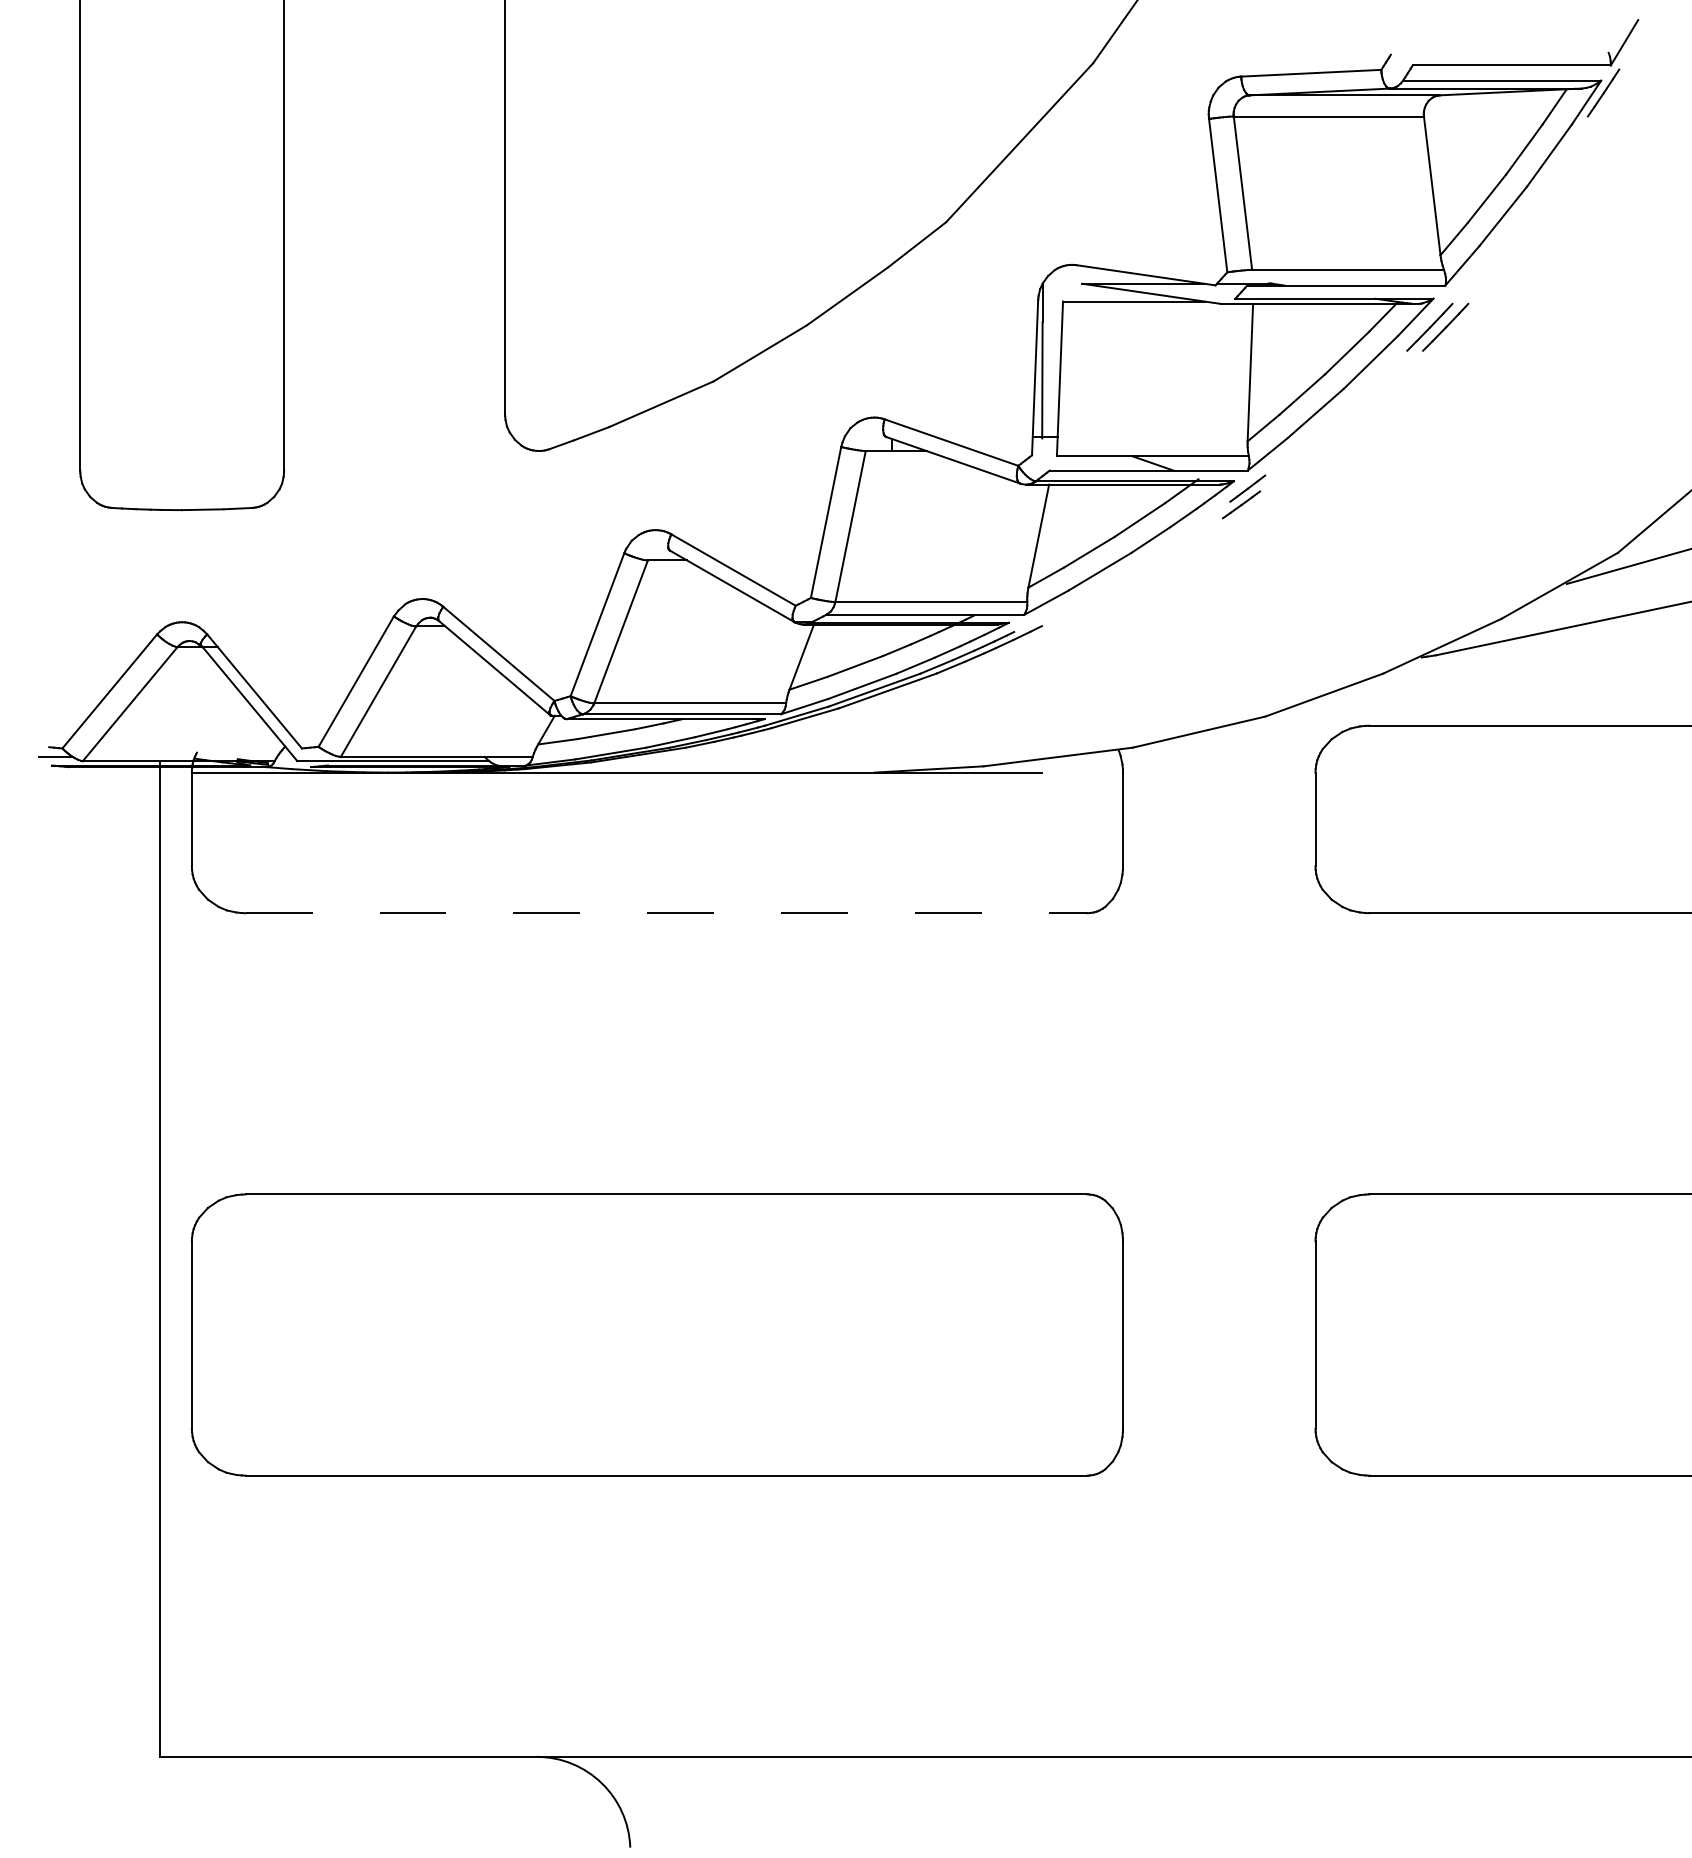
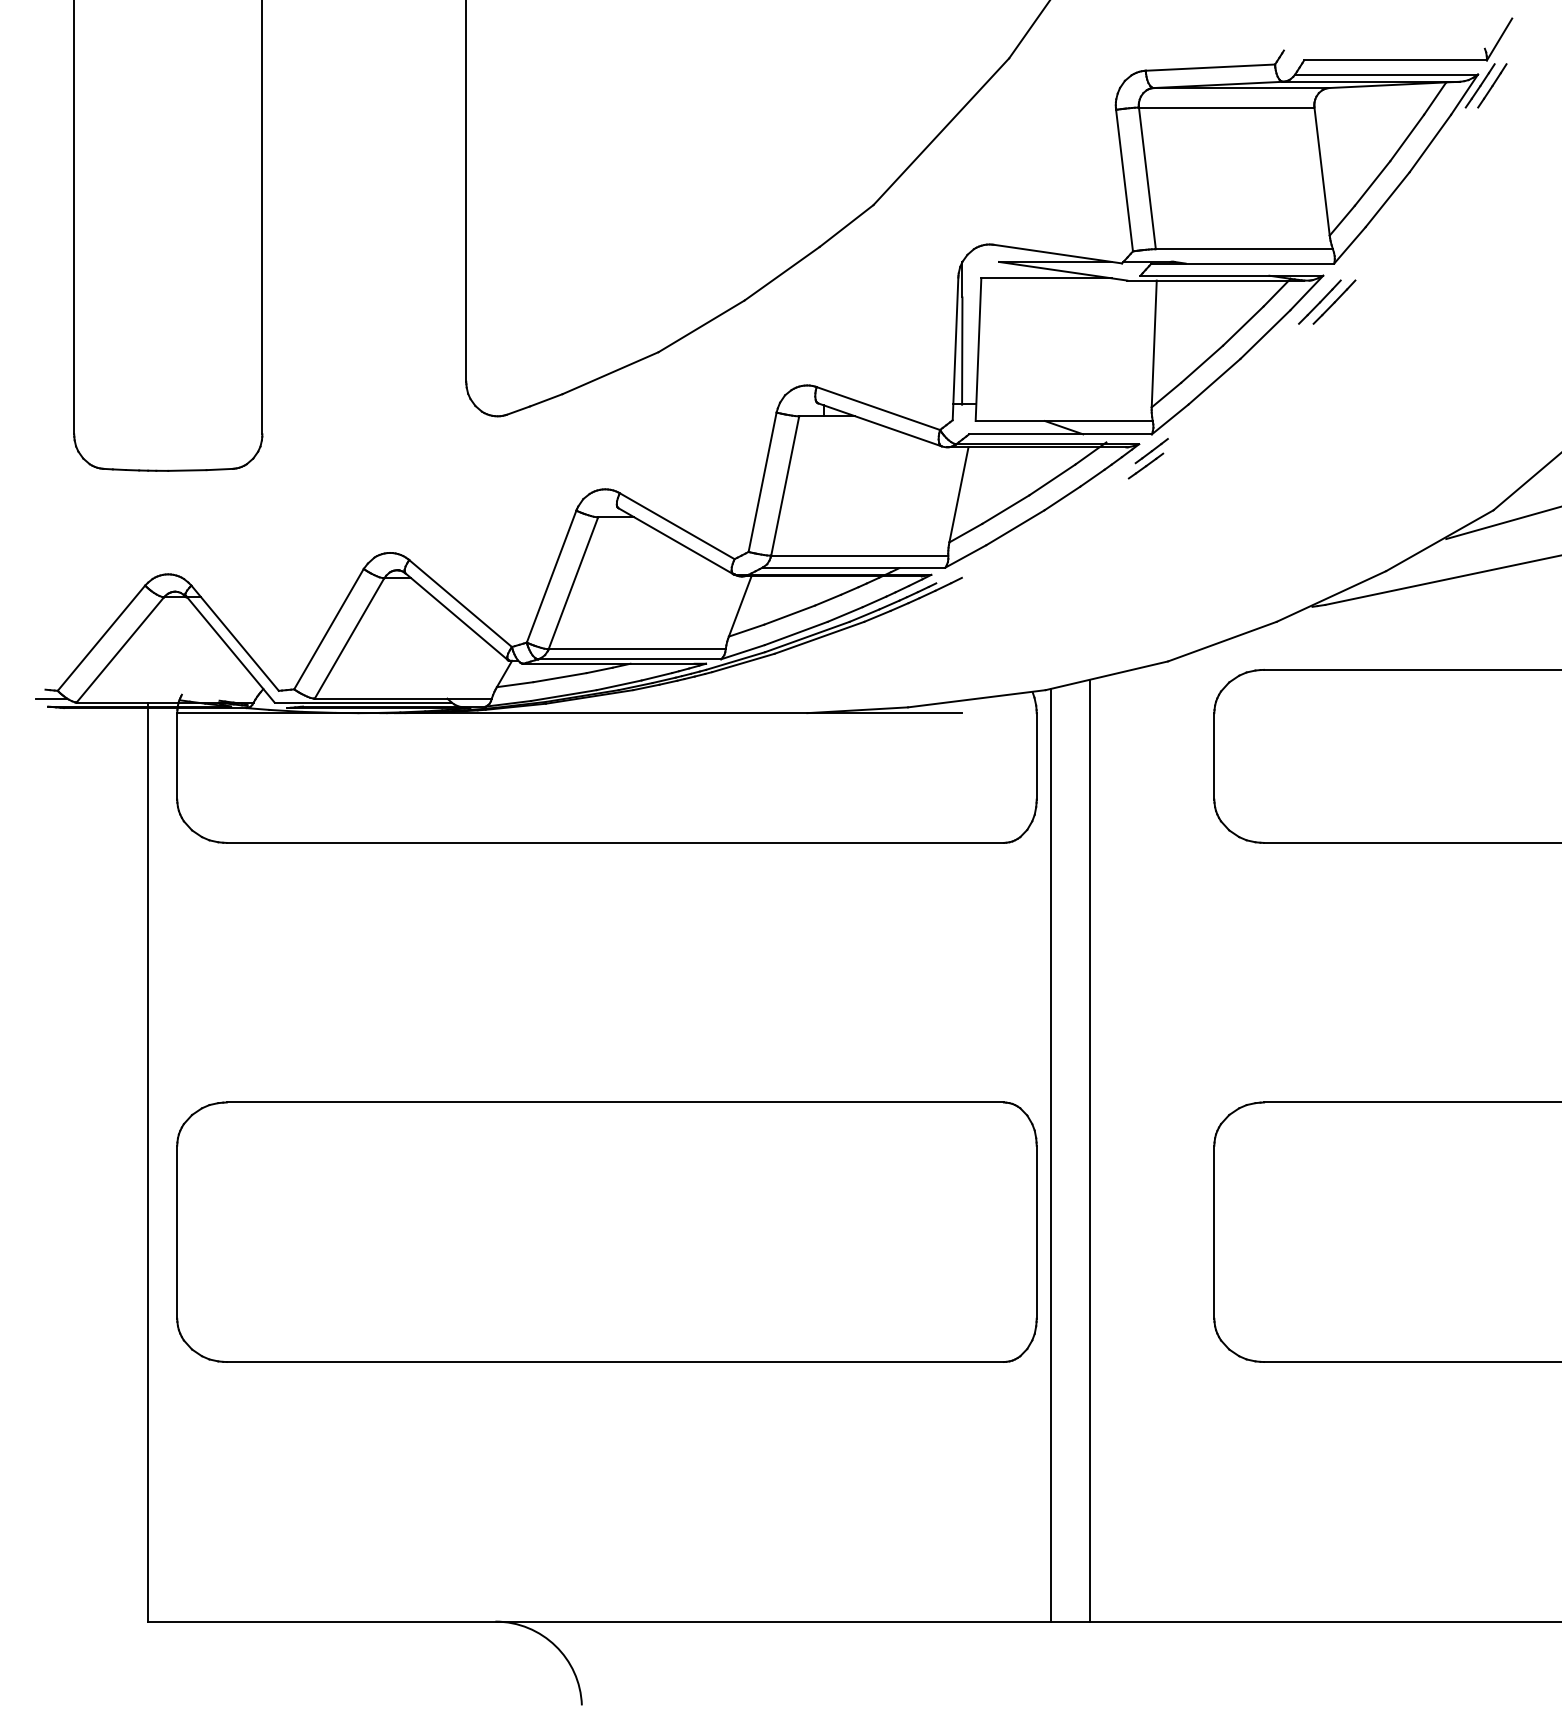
line: (1616, 92) -> (1492, 85), added
line: (666, 913) -> (615, 843), dashed -> solid
line: (1180, 1246) -> (1089, 1150), added
line: (1138, 1251) -> (1050, 1155), added

